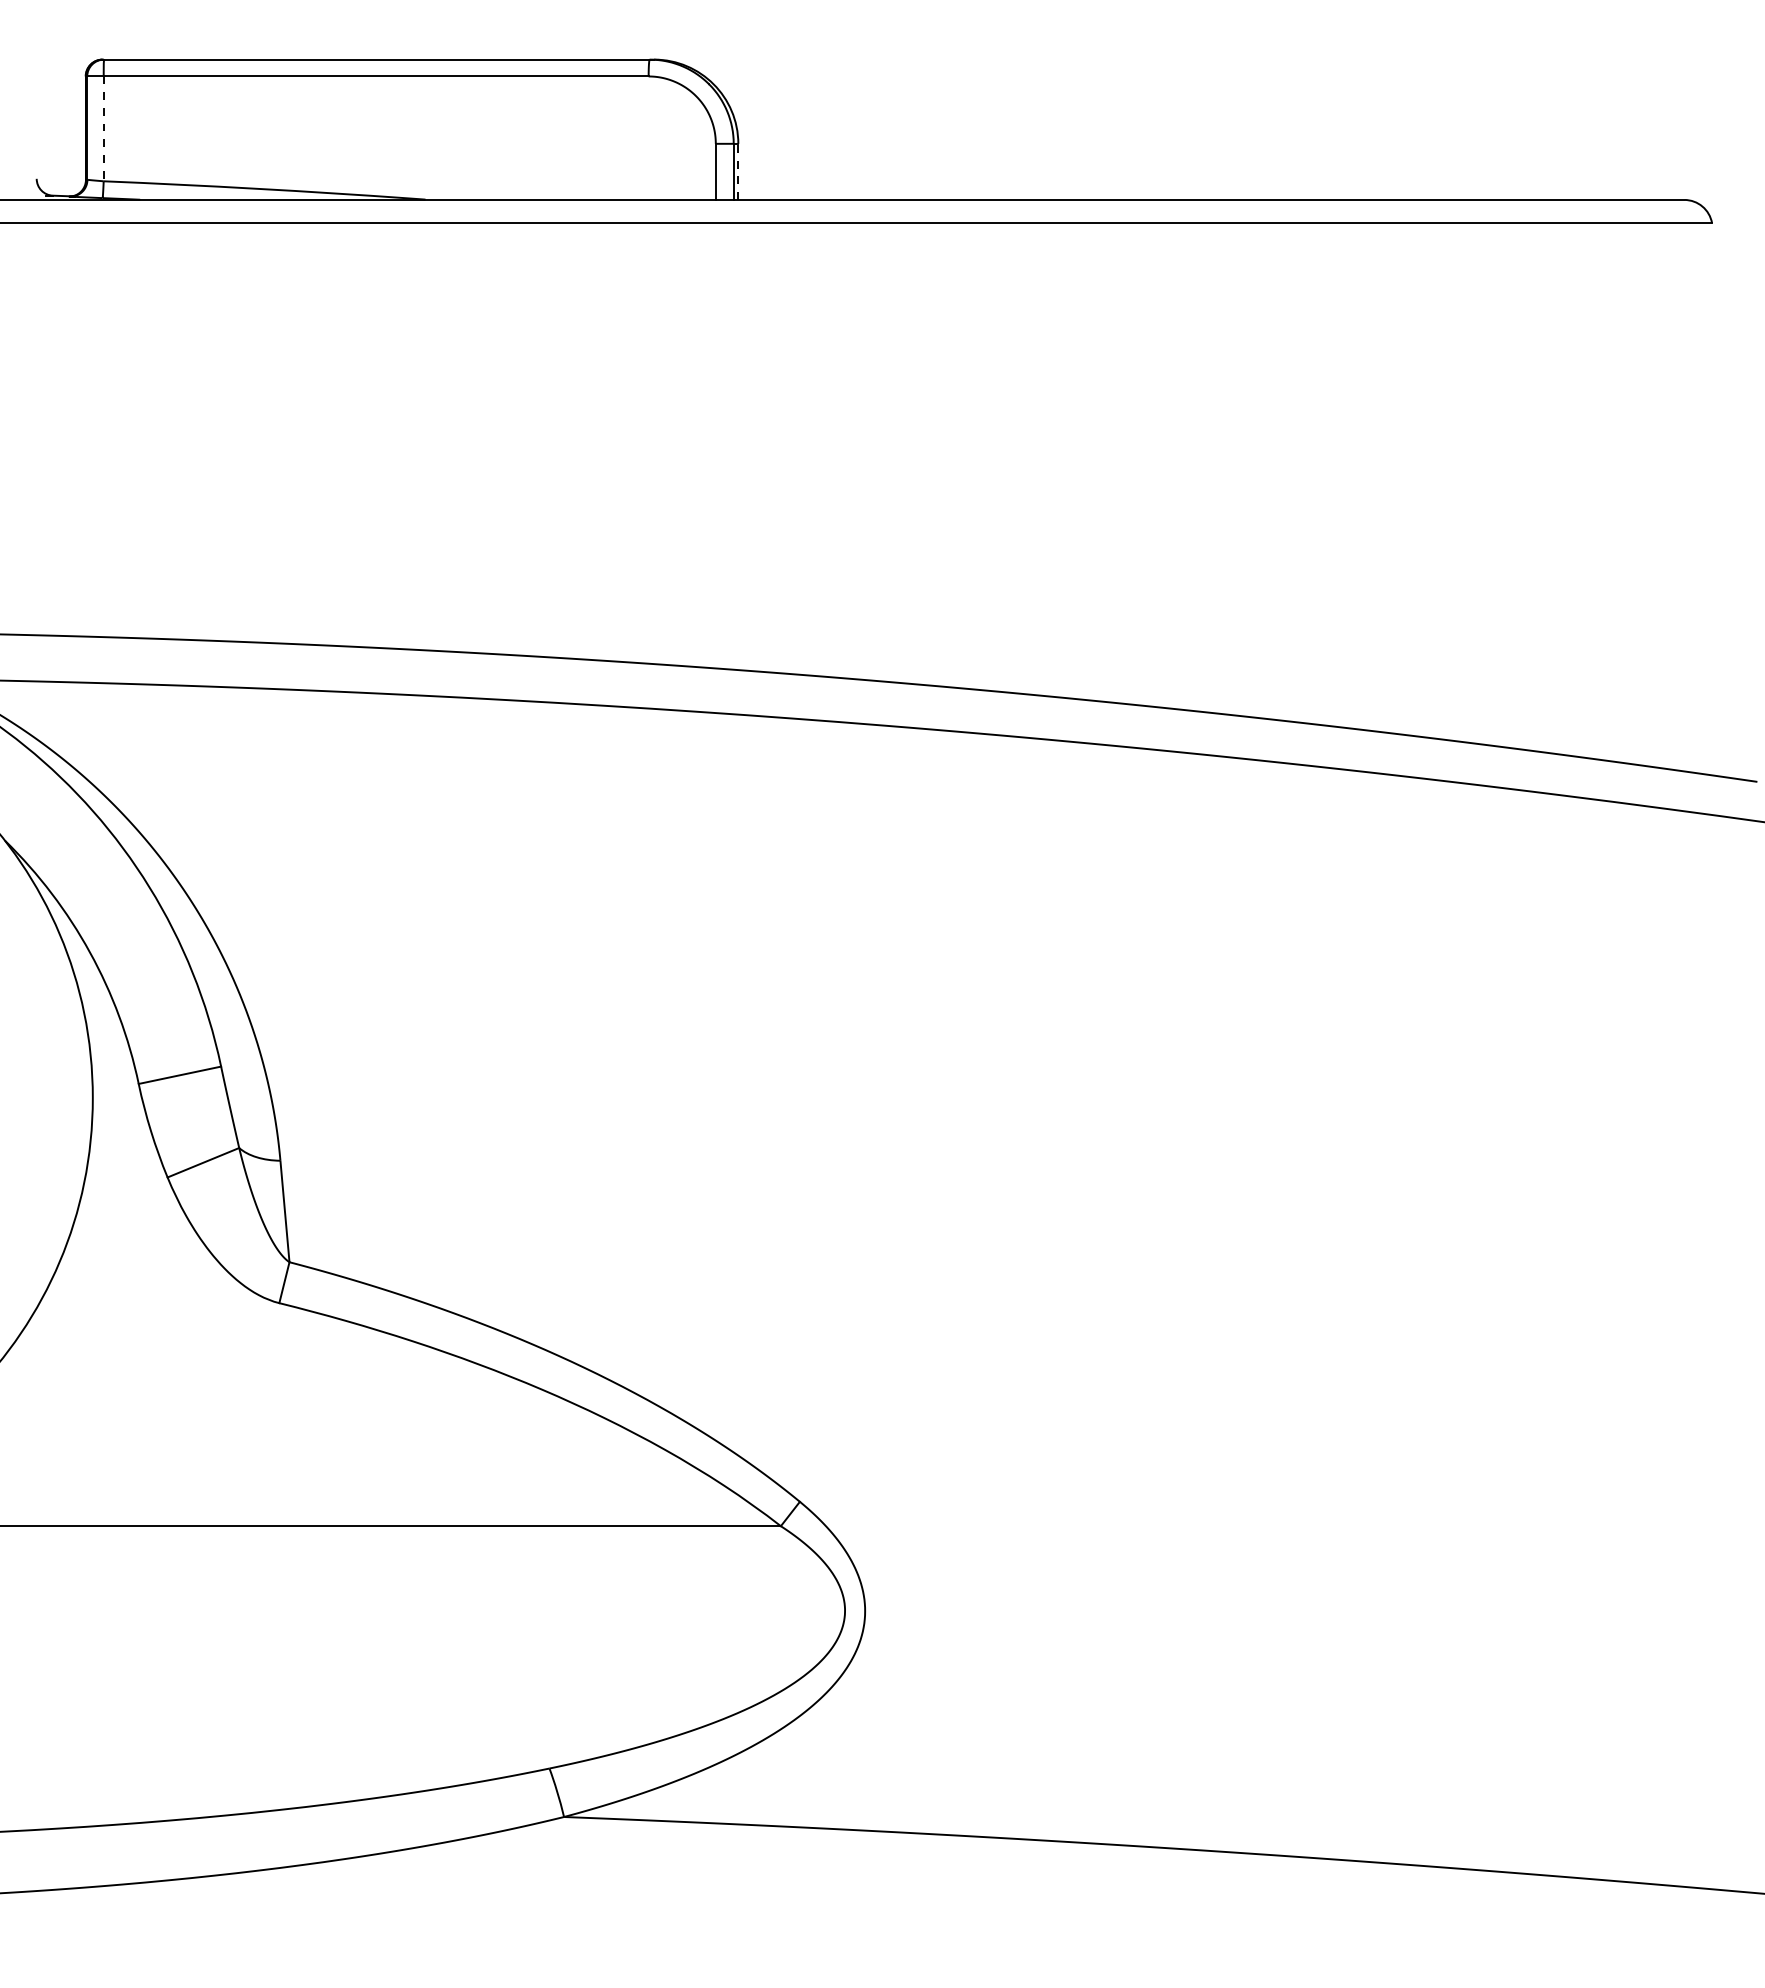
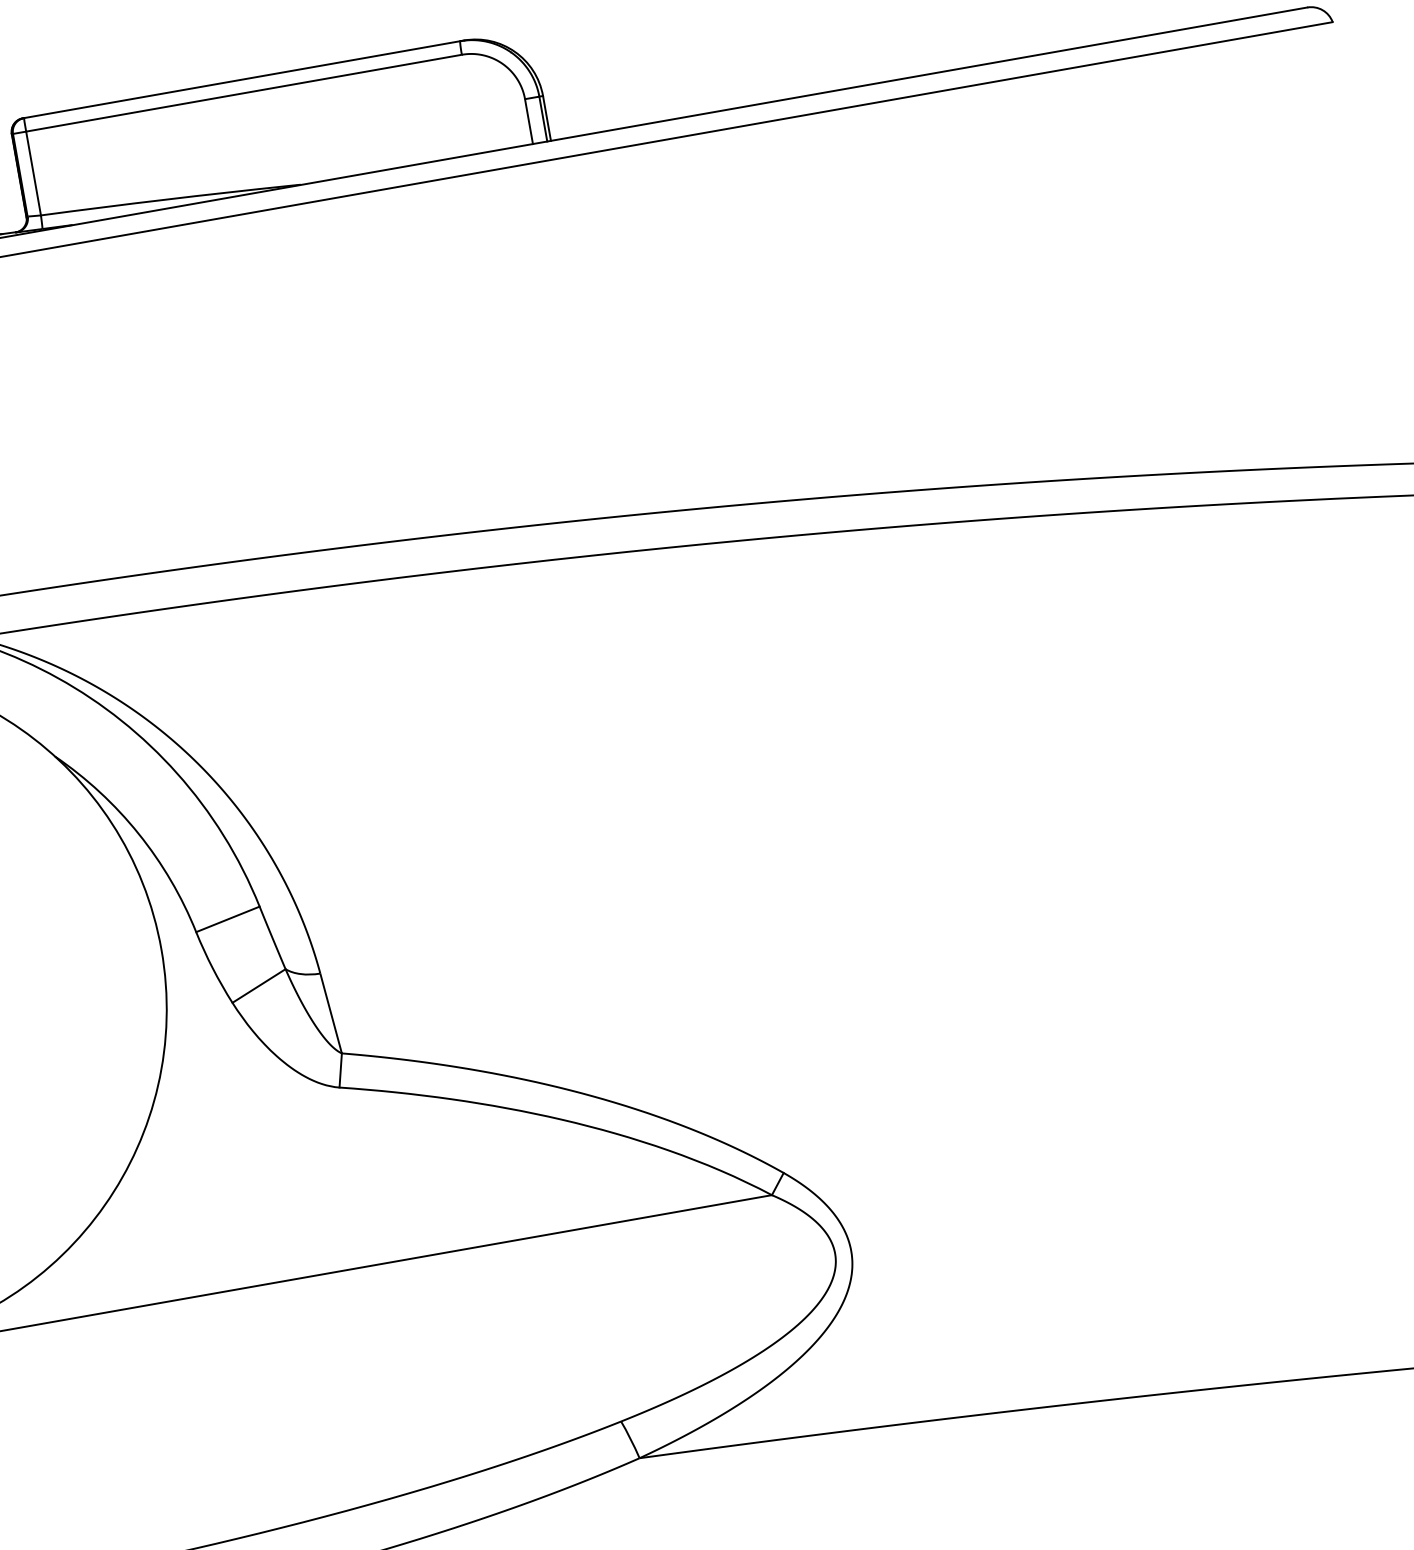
line: (103, 129) -> (33, 174), dashed -> solid
line: (738, 171) -> (547, 118), dashed -> solid

